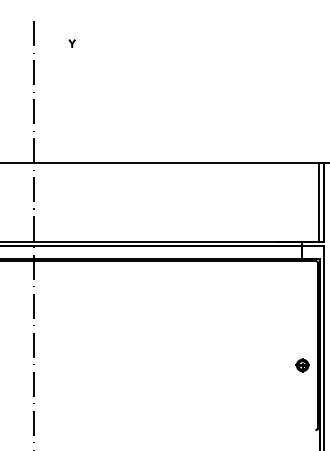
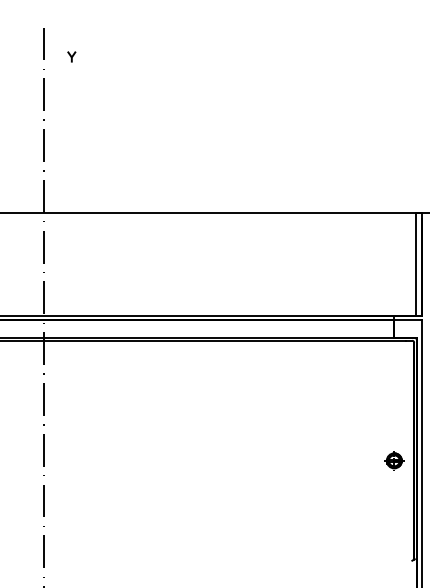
part: (71, 43) -> (70, 56), moved
part: (302, 365) -> (394, 460), moved

